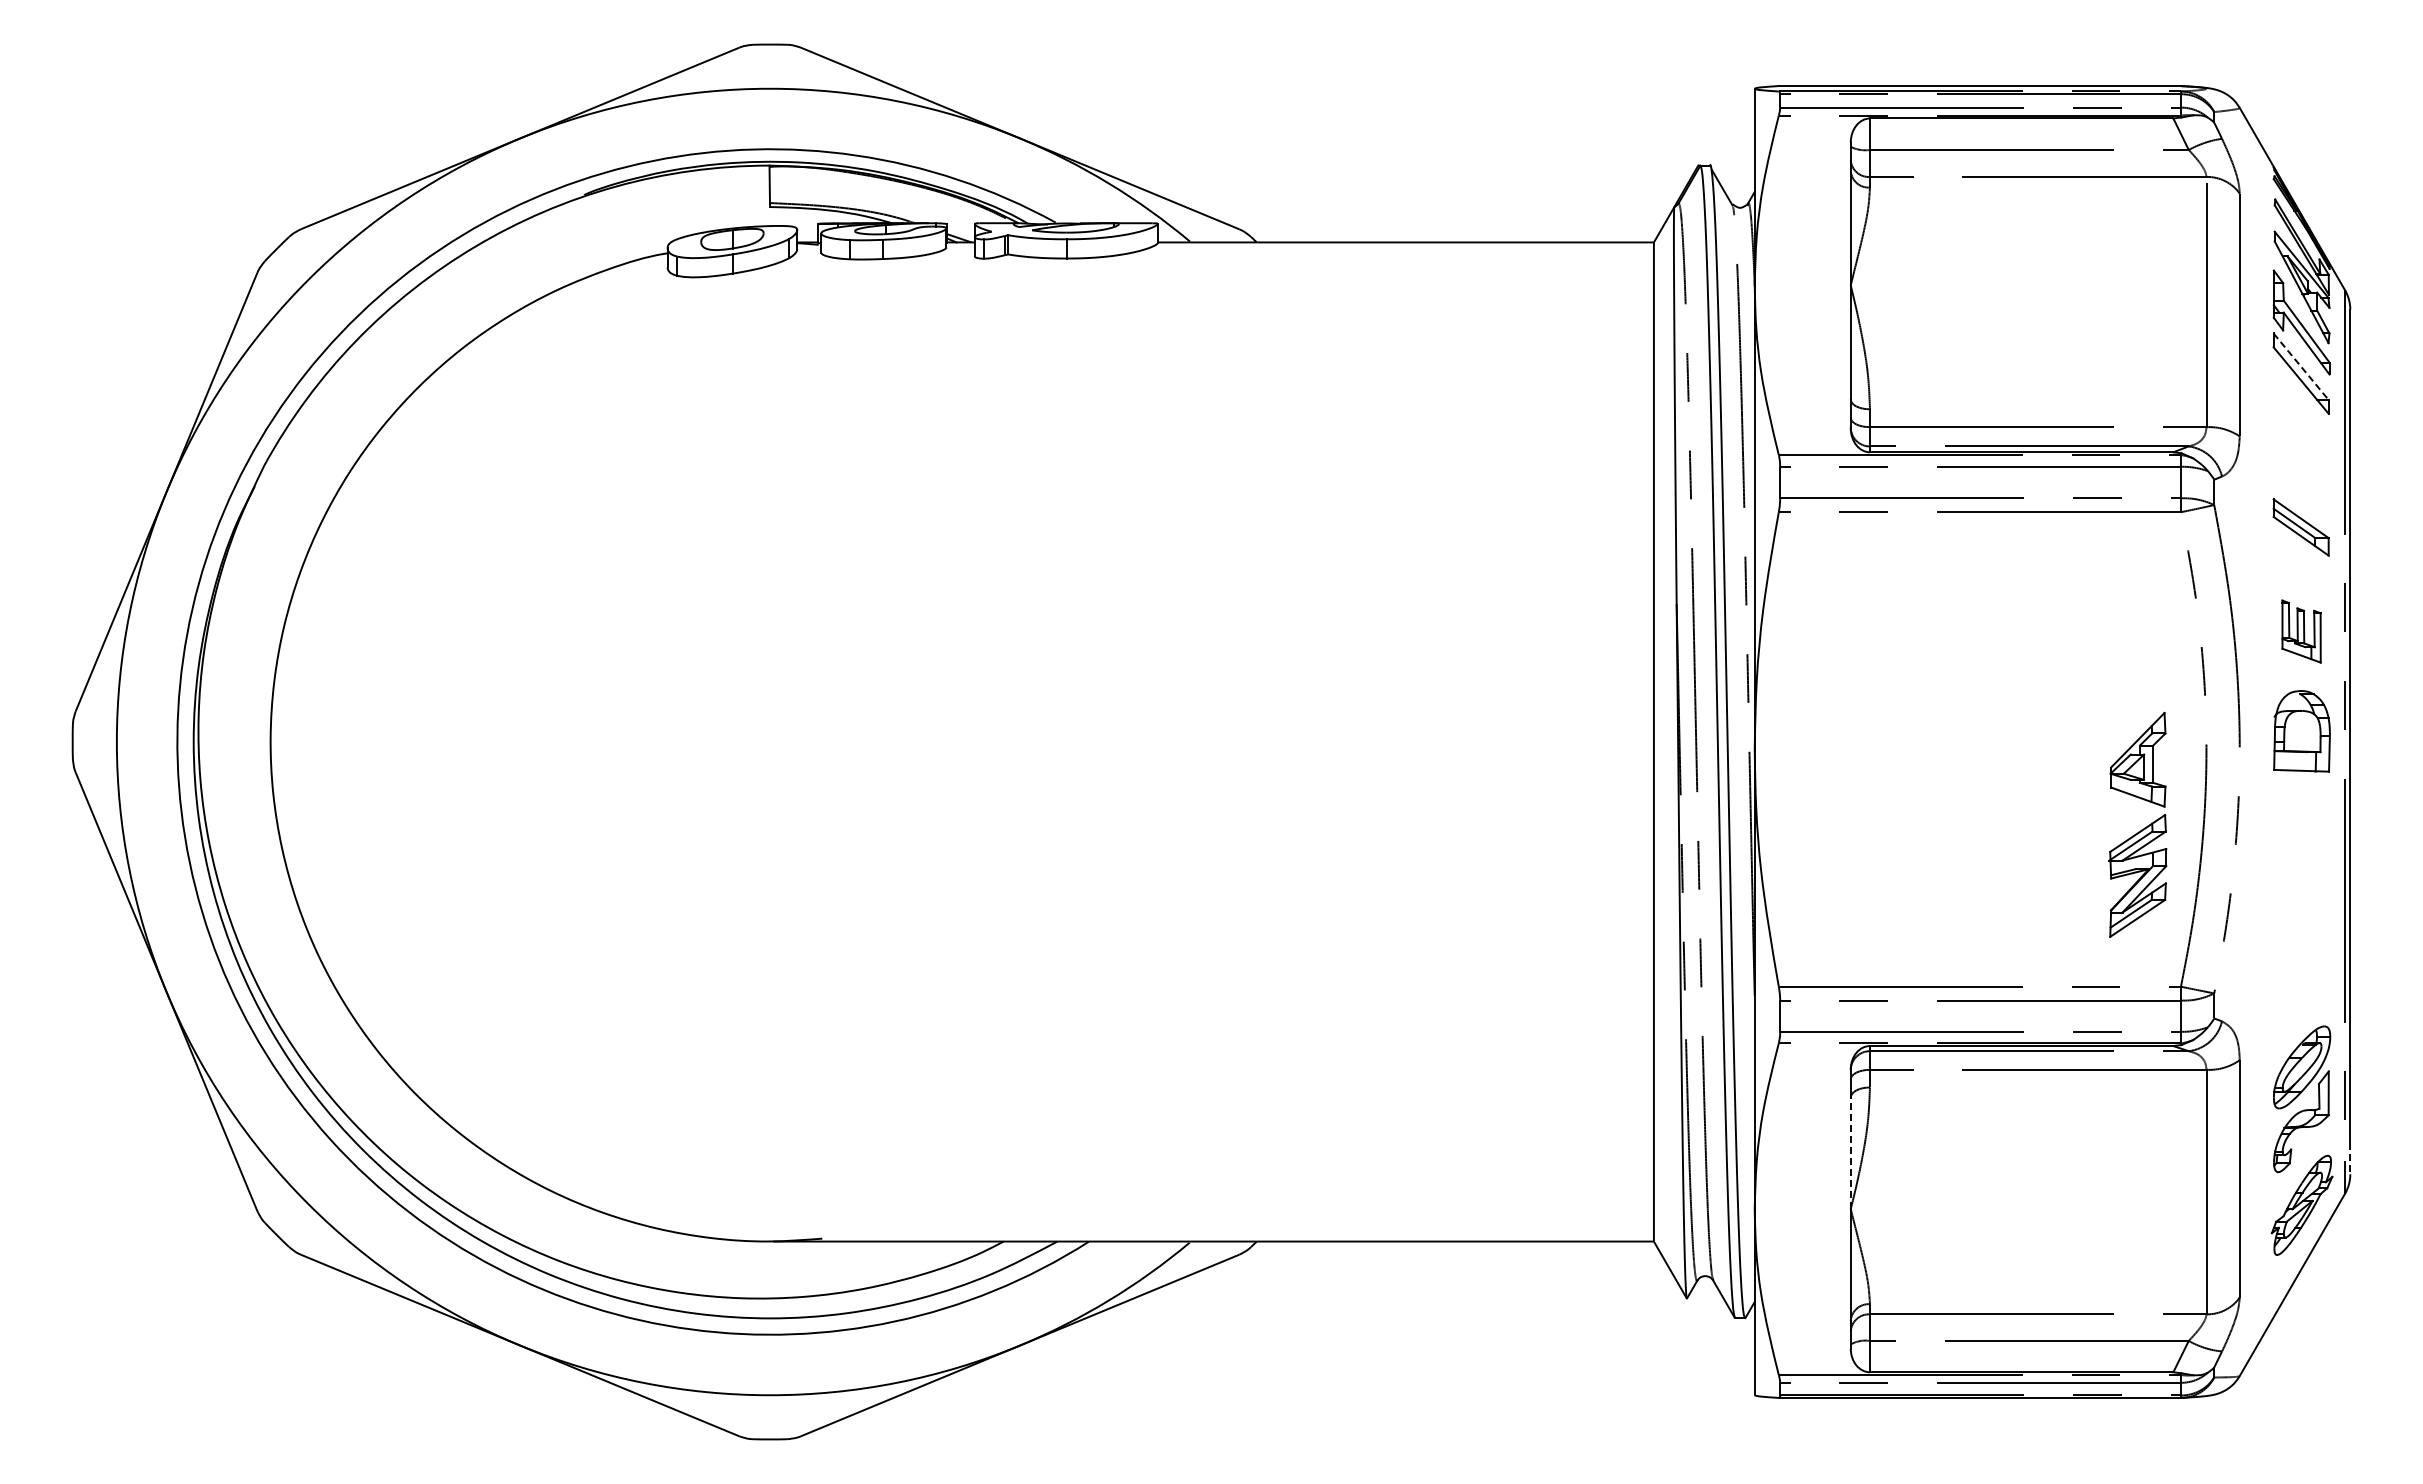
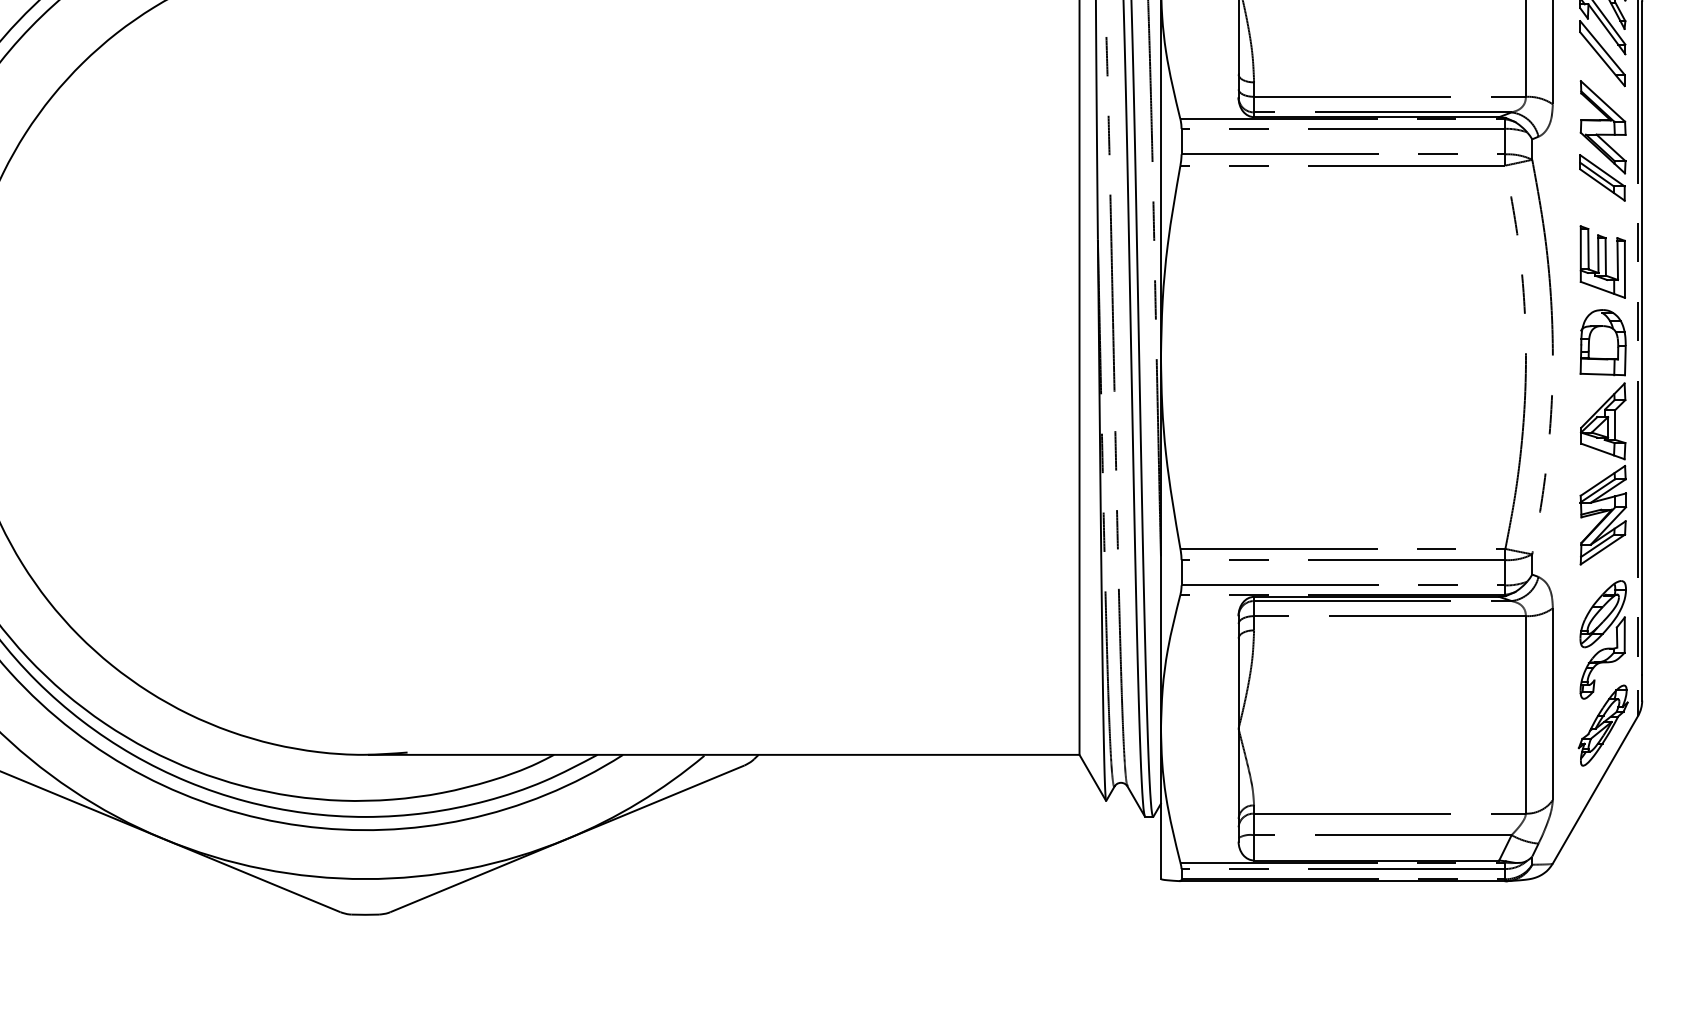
line: (2301, 367) -> (1602, 48), dashed -> solid
part: (2301, 464) -> (1602, 127), added
part: (2301, 631) -> (1602, 261), size x1.43
part: (2141, 829) -> (1606, 477), moved
line: (1850, 1153) -> (1238, 683), dashed -> solid
line: (2350, 1158) -> (1642, 687), dashed -> solid

